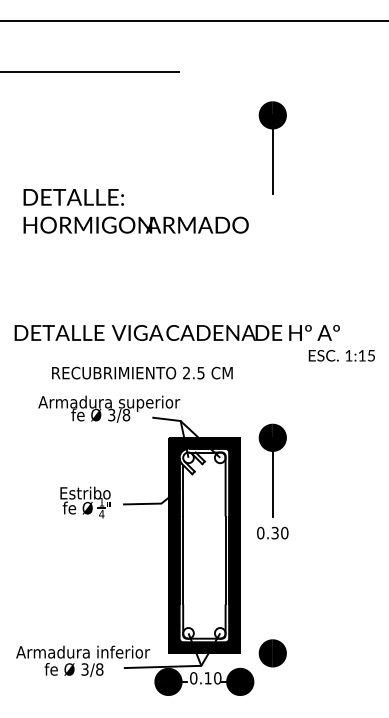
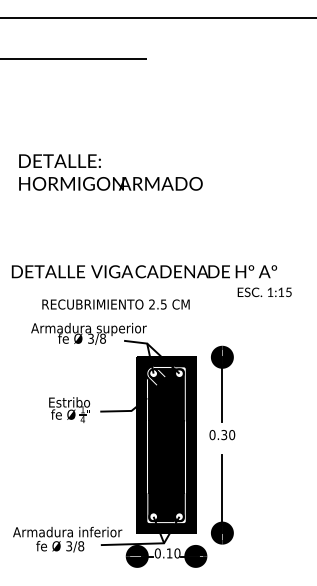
part: (272, 147) -> (222, 120), removed
text: (341, 355) -> (264, 292), moved
fill: (204, 545) -> (166, 445), added
line: (272, 606) -> (222, 494), added

